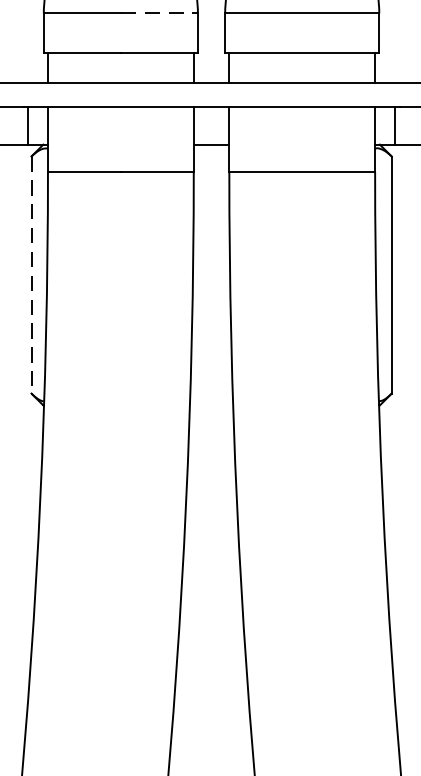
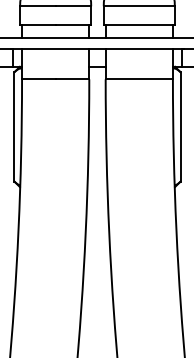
line: (159, 13) -> (73, 6), dashed -> solid
line: (31, 274) -> (14, 126), dashed -> solid

